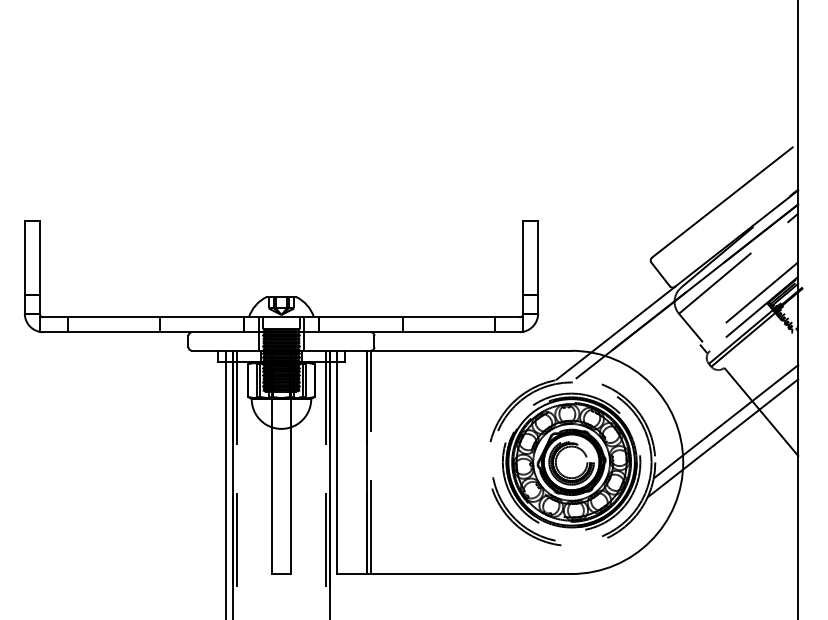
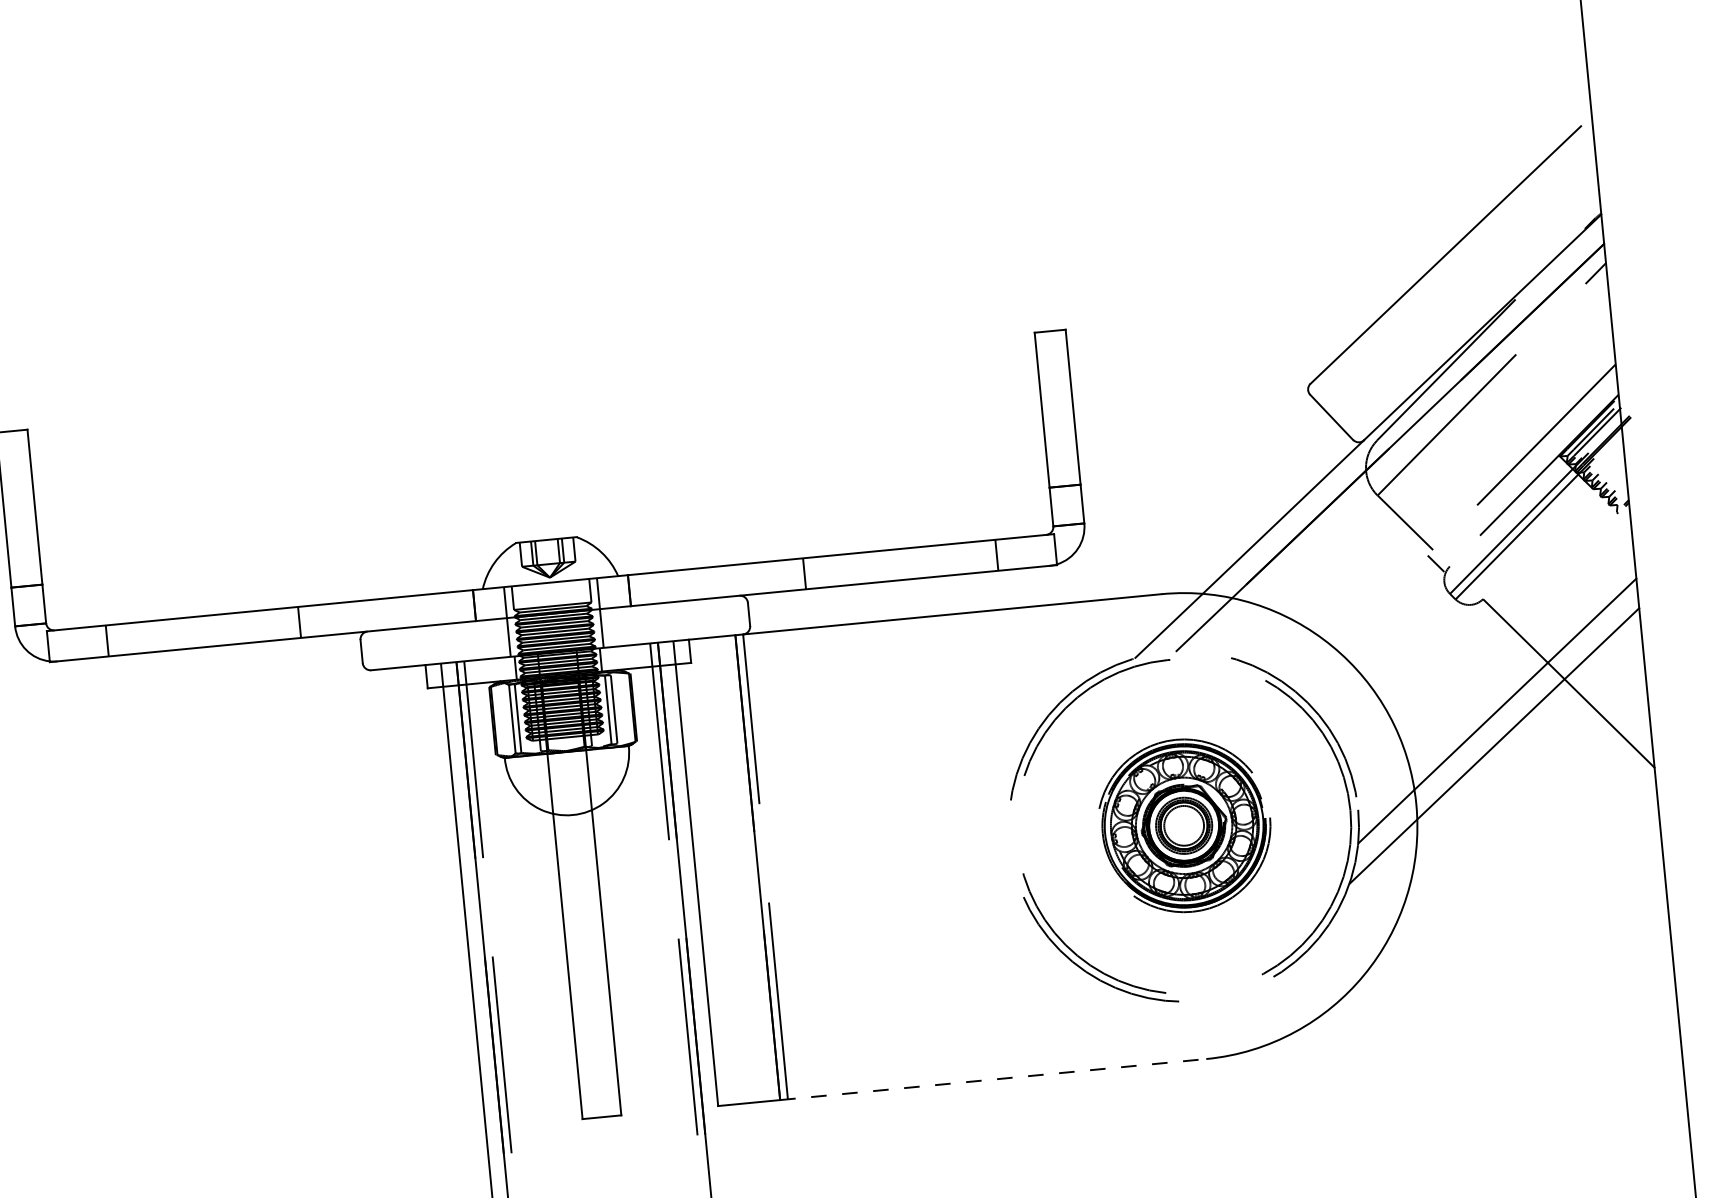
part: (571, 461) -> (1183, 824), size x0.6
line: (469, 573) -> (993, 1078), solid -> dashed

